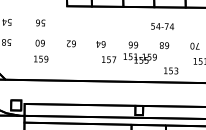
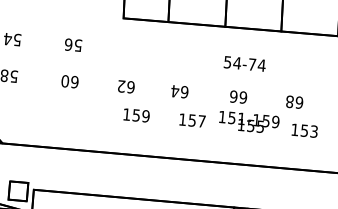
text: (162, 26) -> (244, 63), moved
text: (41, 58) -> (137, 114), moved
text: (171, 70) -> (305, 130), moved

